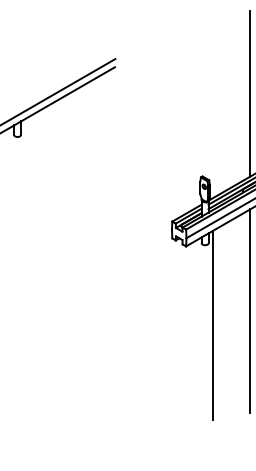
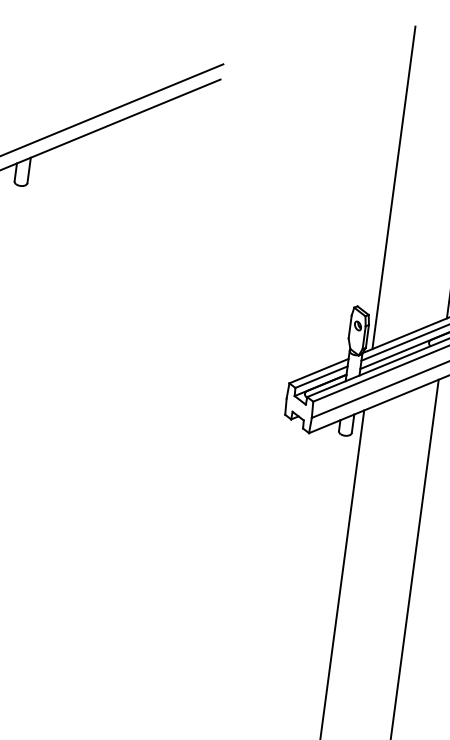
line: (213, 111) -> (394, 187), added

